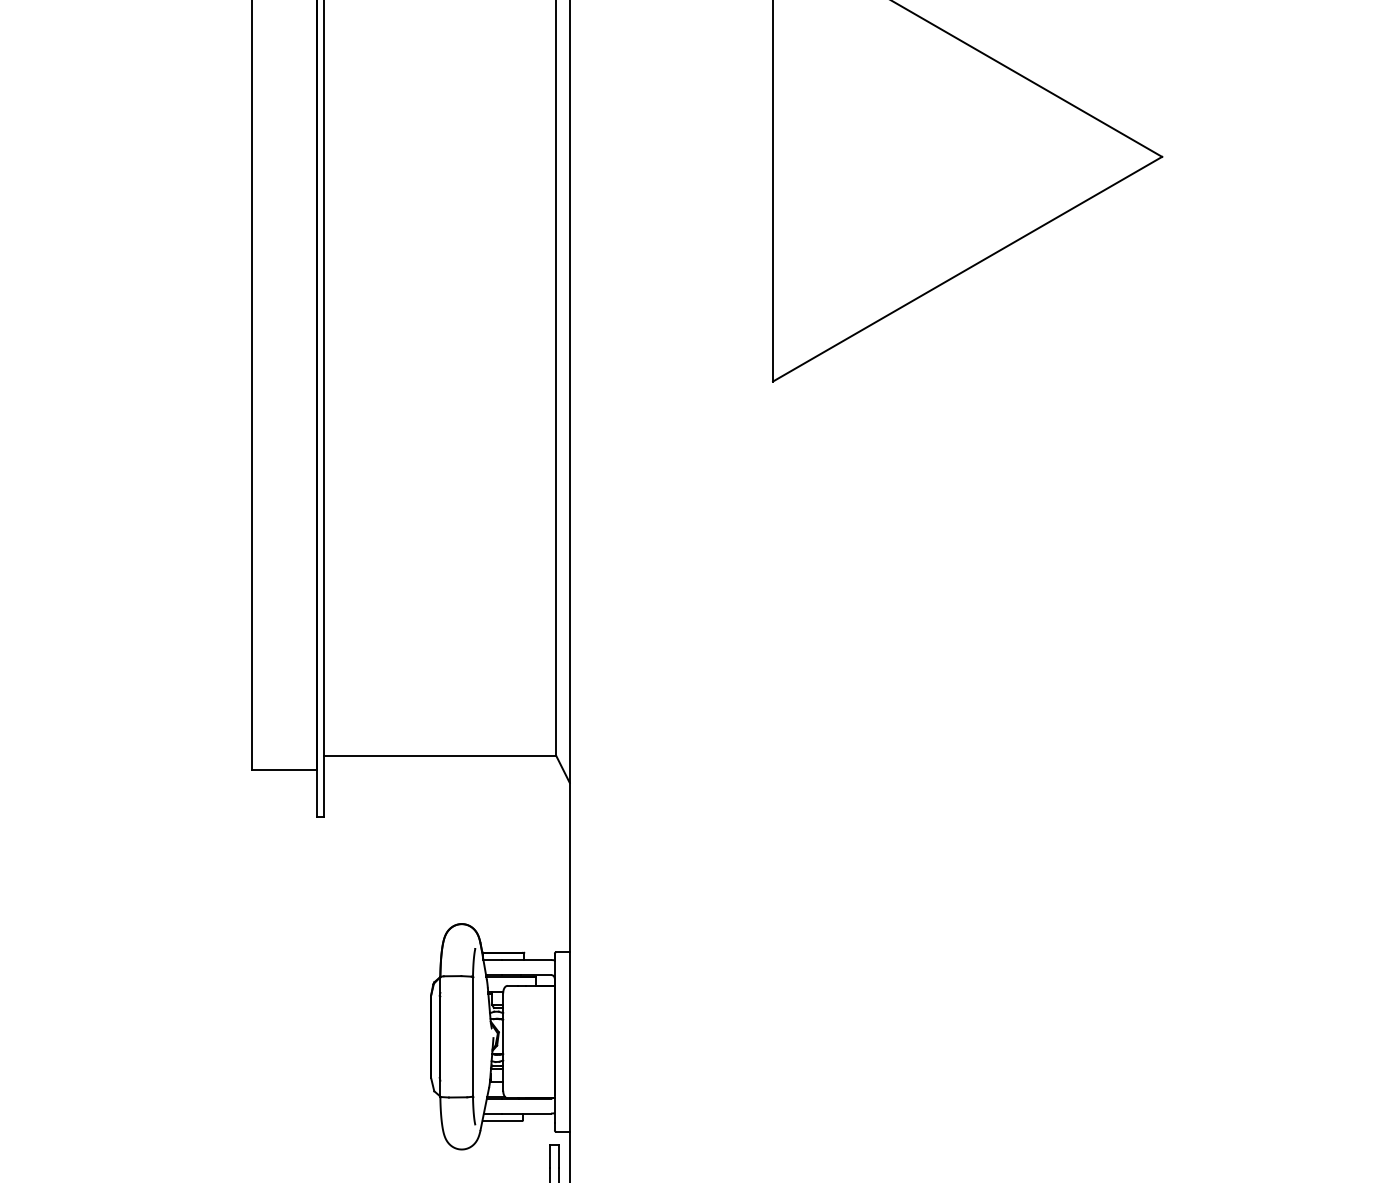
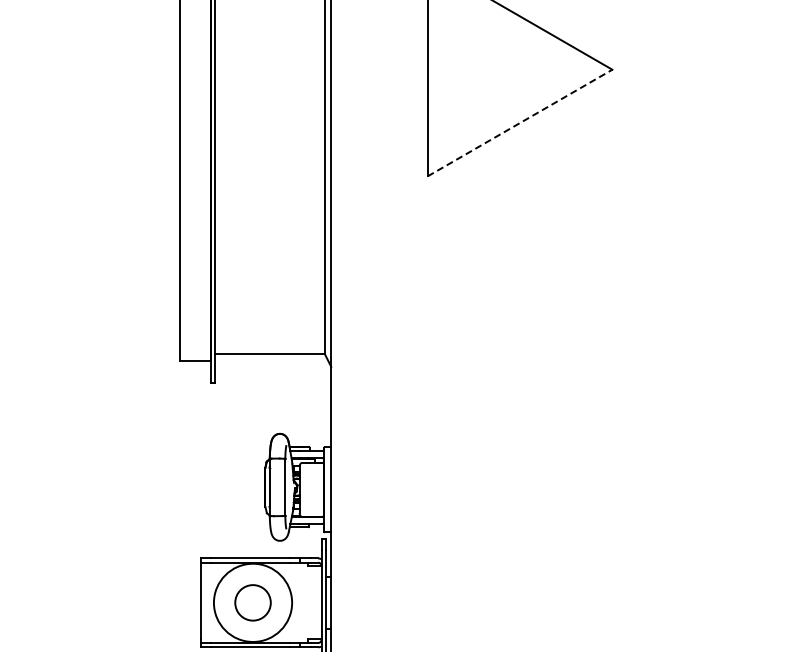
line: (968, 270) -> (520, 123), solid -> dashed

